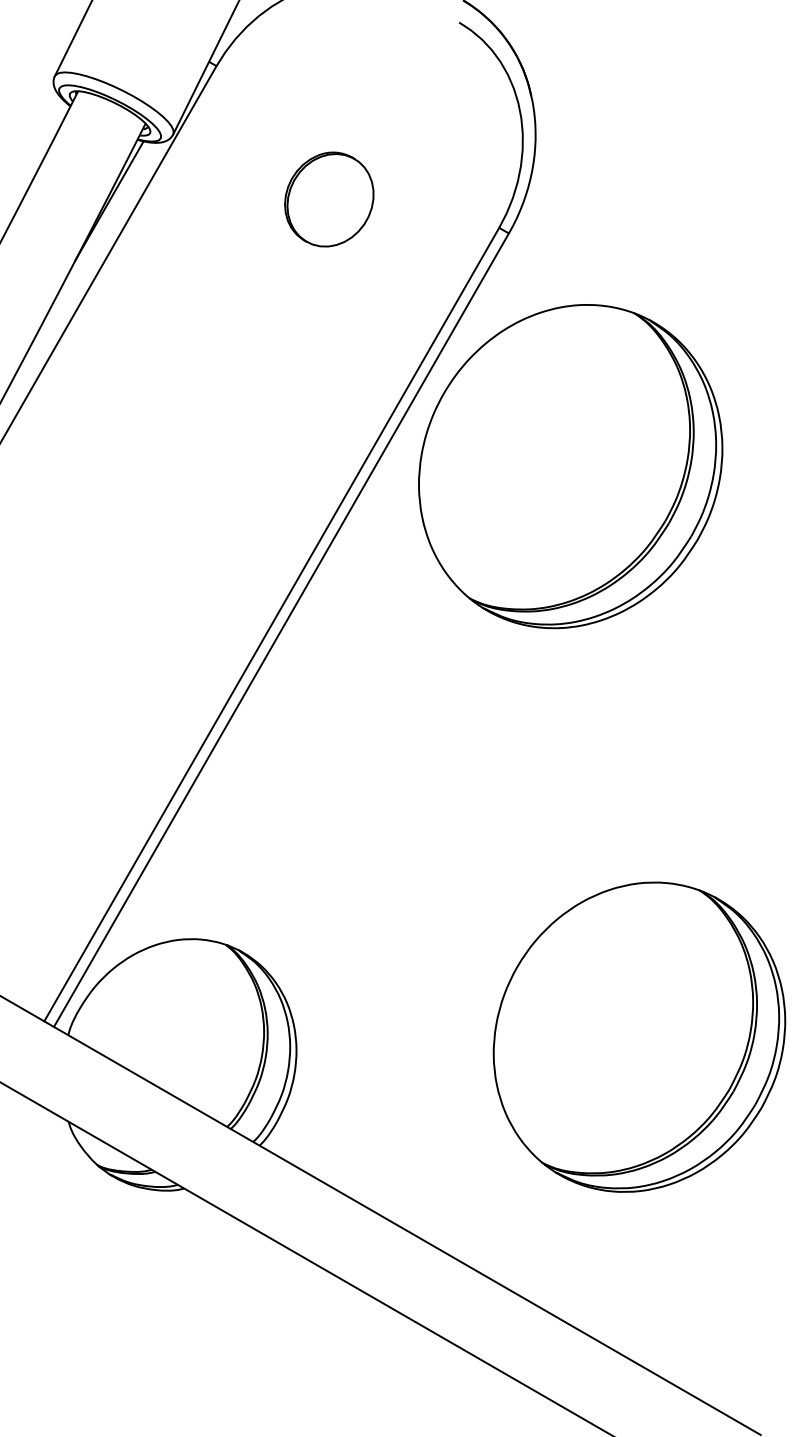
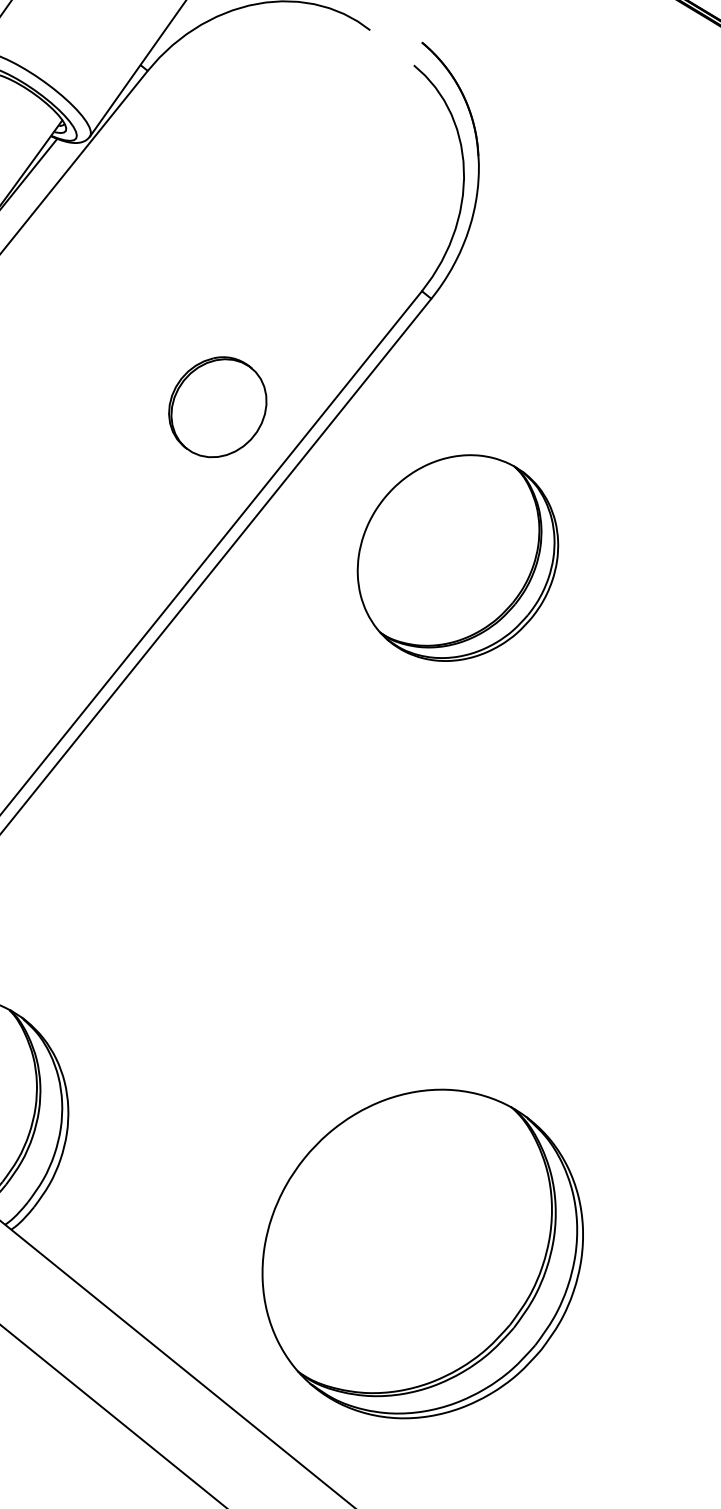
part: (329, 199) -> (218, 407), moved
part: (570, 466) -> (457, 557), size x0.6
part: (639, 1036) -> (422, 1253), moved

